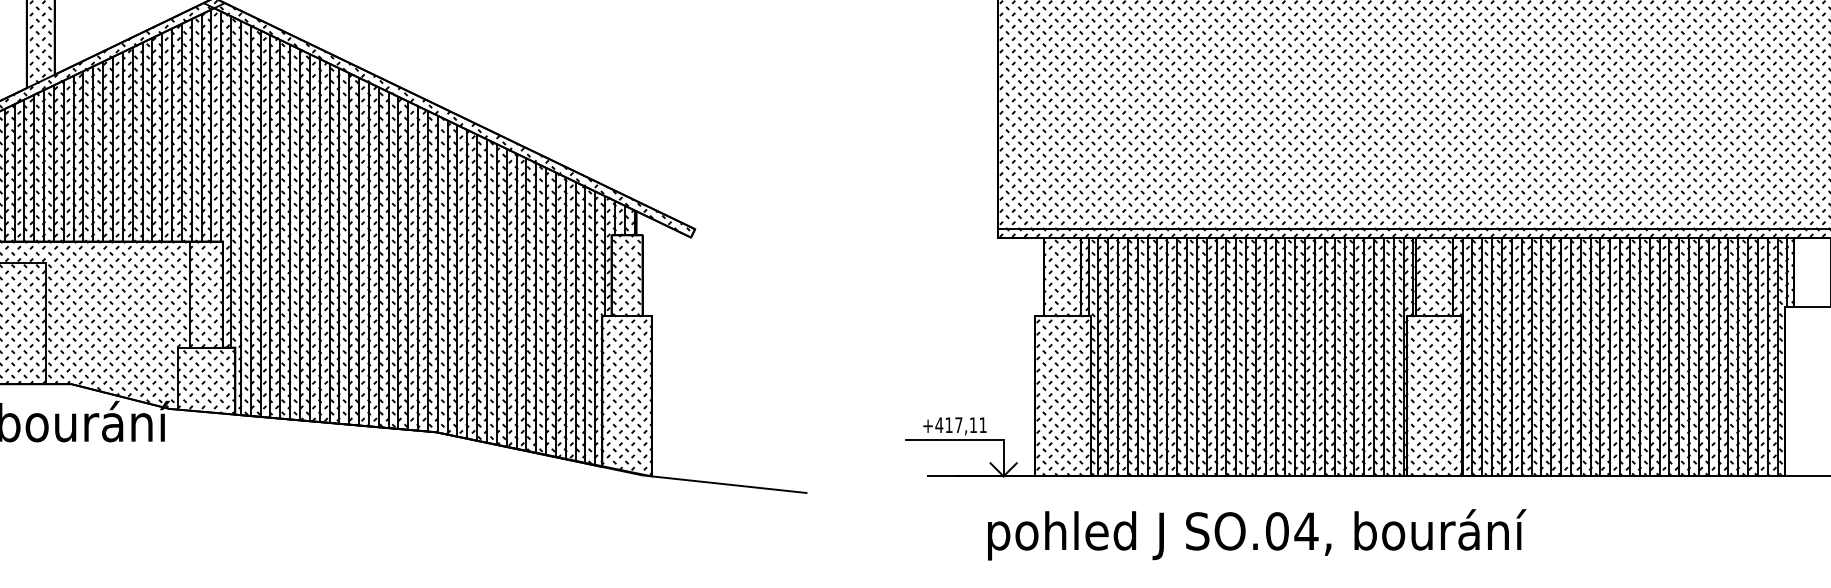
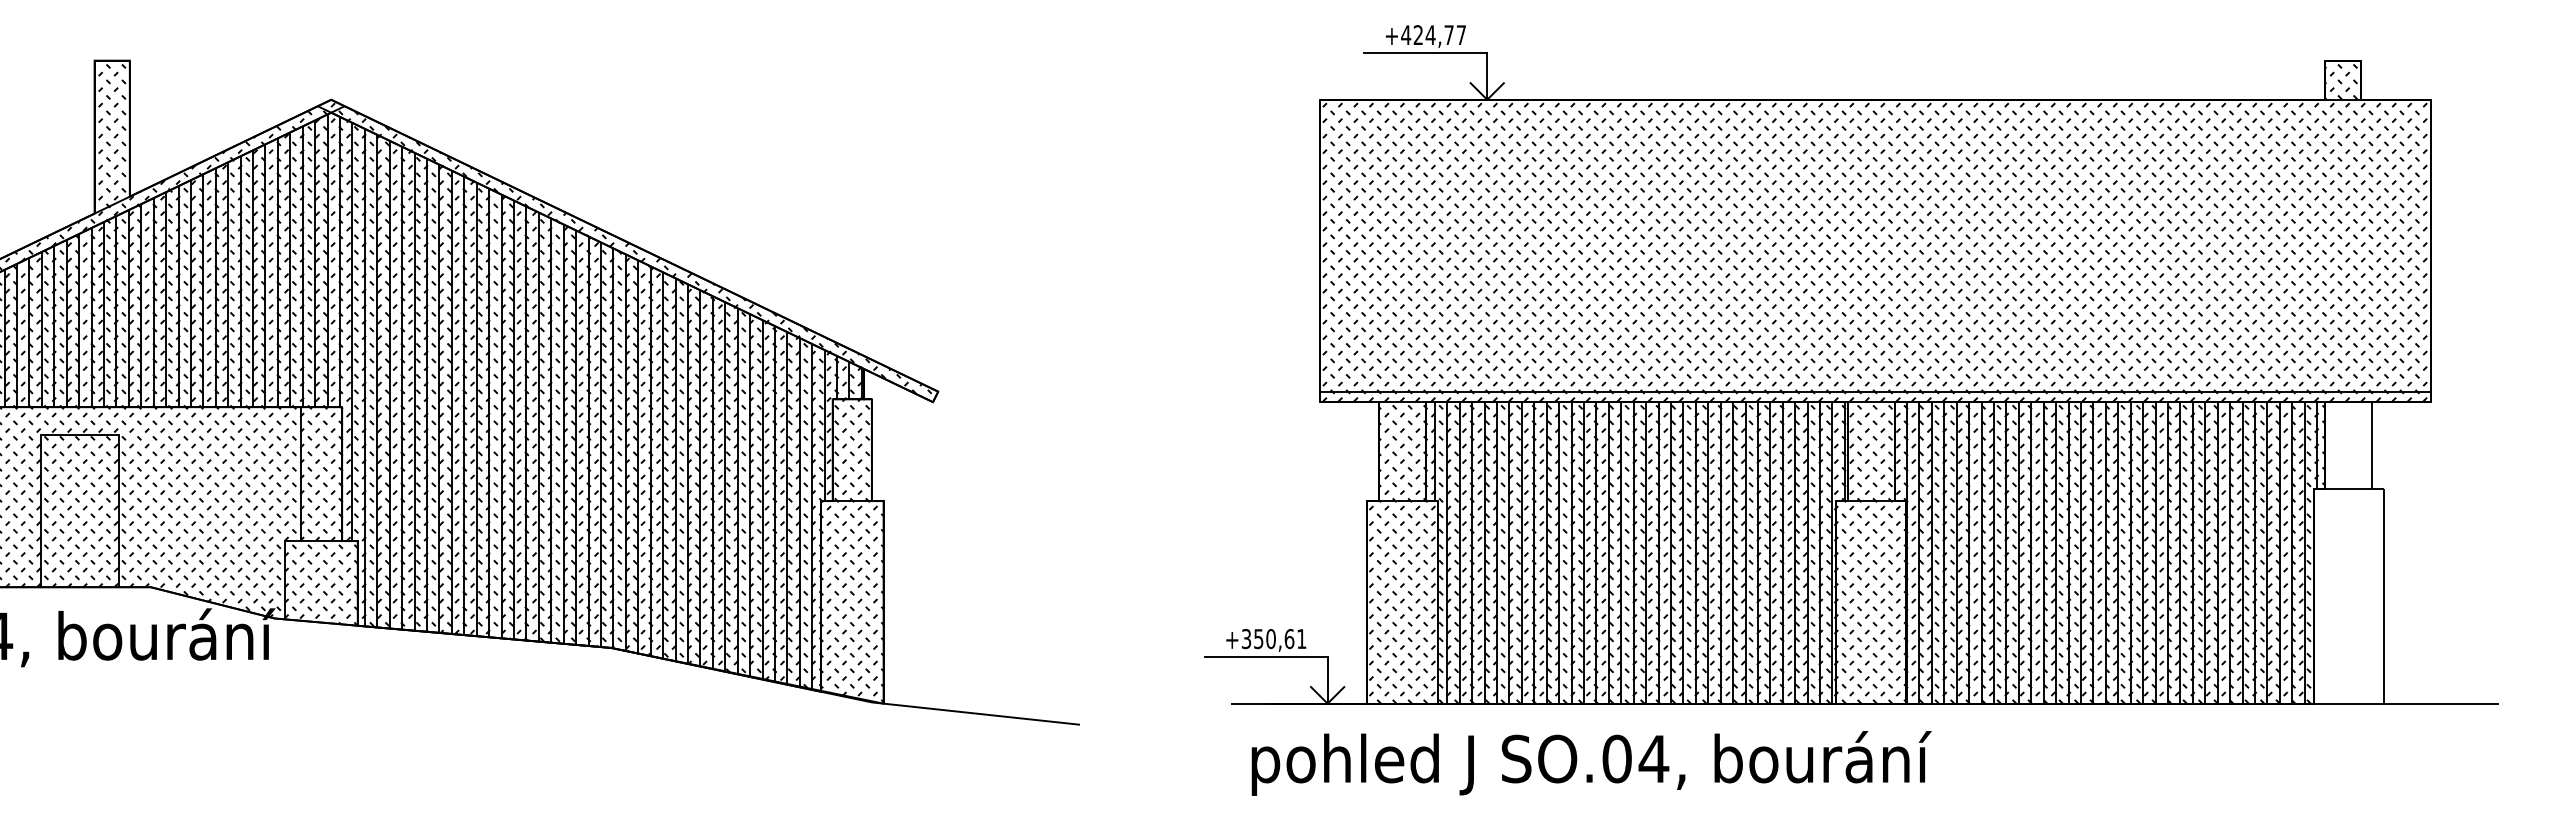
text: (955, 425) -> (1267, 639), +417,11 -> +350,61
text: (1257, 534) -> (1591, 763), moved

